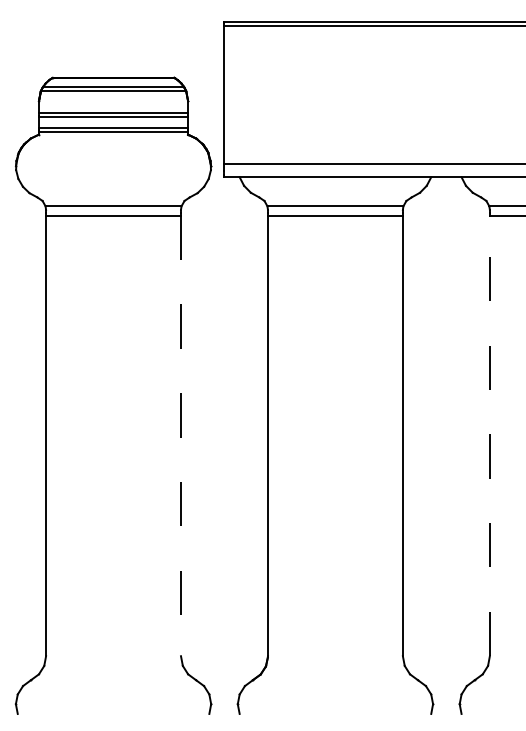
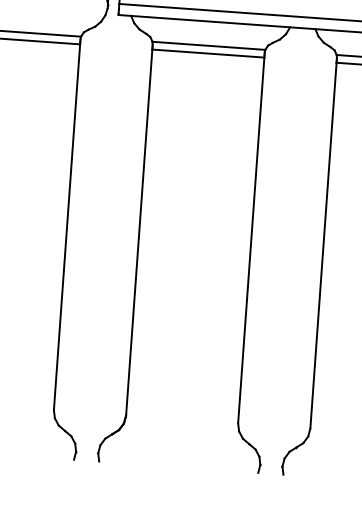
line: (489, 435) -> (323, 245), dashed -> solid
line: (181, 436) -> (67, 227), dashed -> solid

